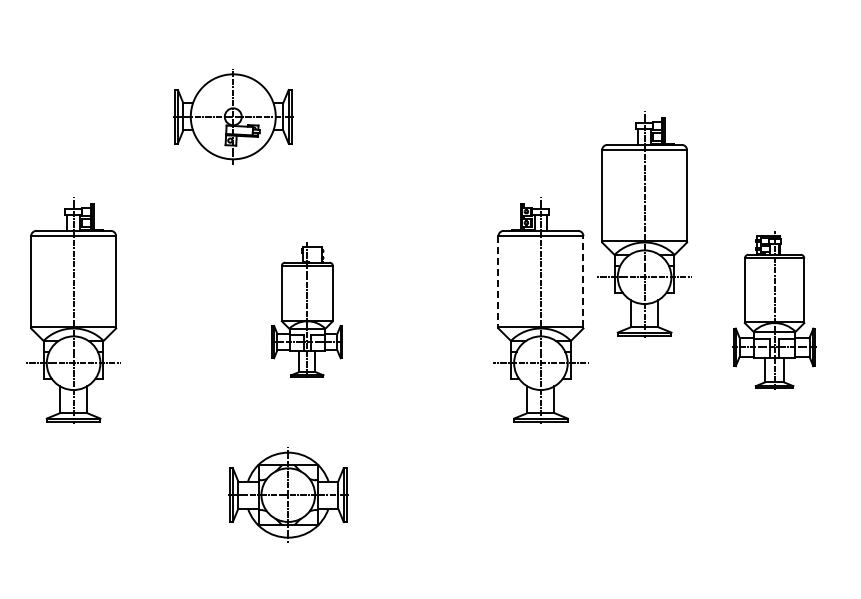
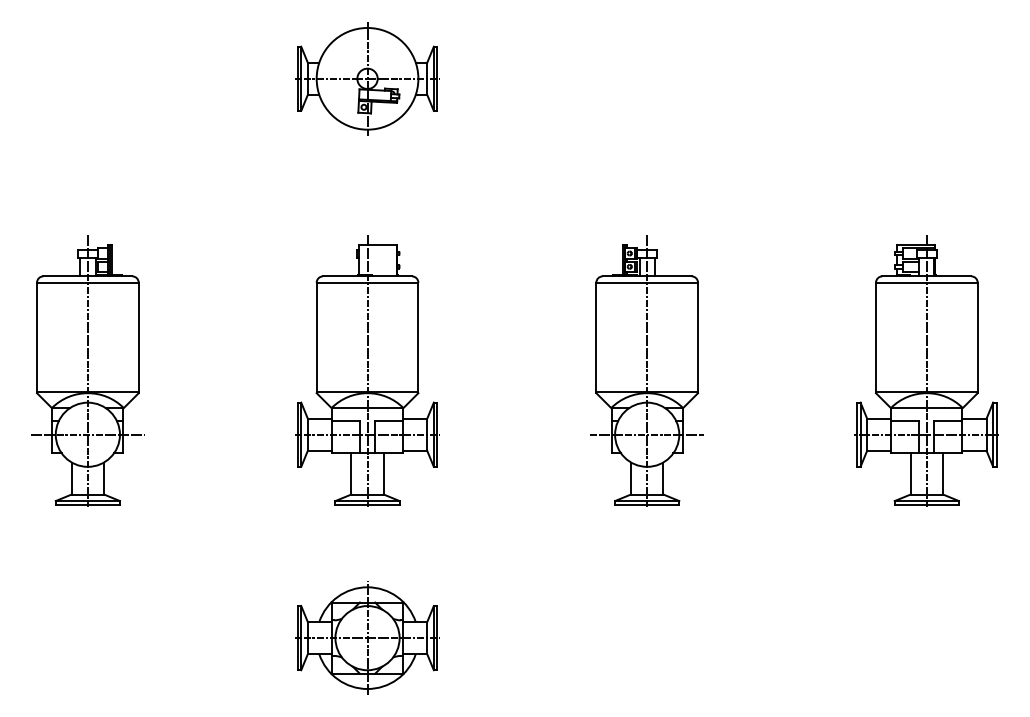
part: (233, 116) -> (367, 78), moved
part: (644, 224) -> (771, 268), removed
line: (498, 281) -> (596, 336), dashed -> solid
line: (583, 281) -> (698, 336), dashed -> solid
part: (307, 310) -> (367, 371), size x1.67
part: (774, 310) -> (926, 371), size x1.43
part: (288, 494) -> (367, 637), moved

